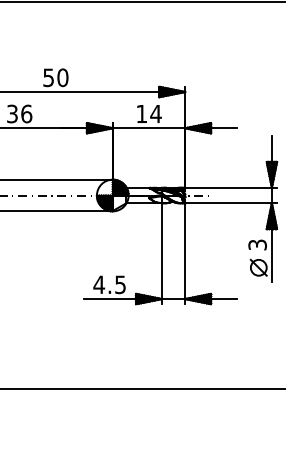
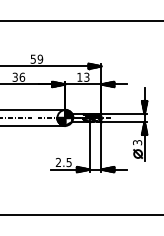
text: (61, 78) -> (39, 59), 50 -> 59
text: (155, 112) -> (86, 76), 14 -> 13
text: (99, 282) -> (58, 161), 4.5 -> 2.5

